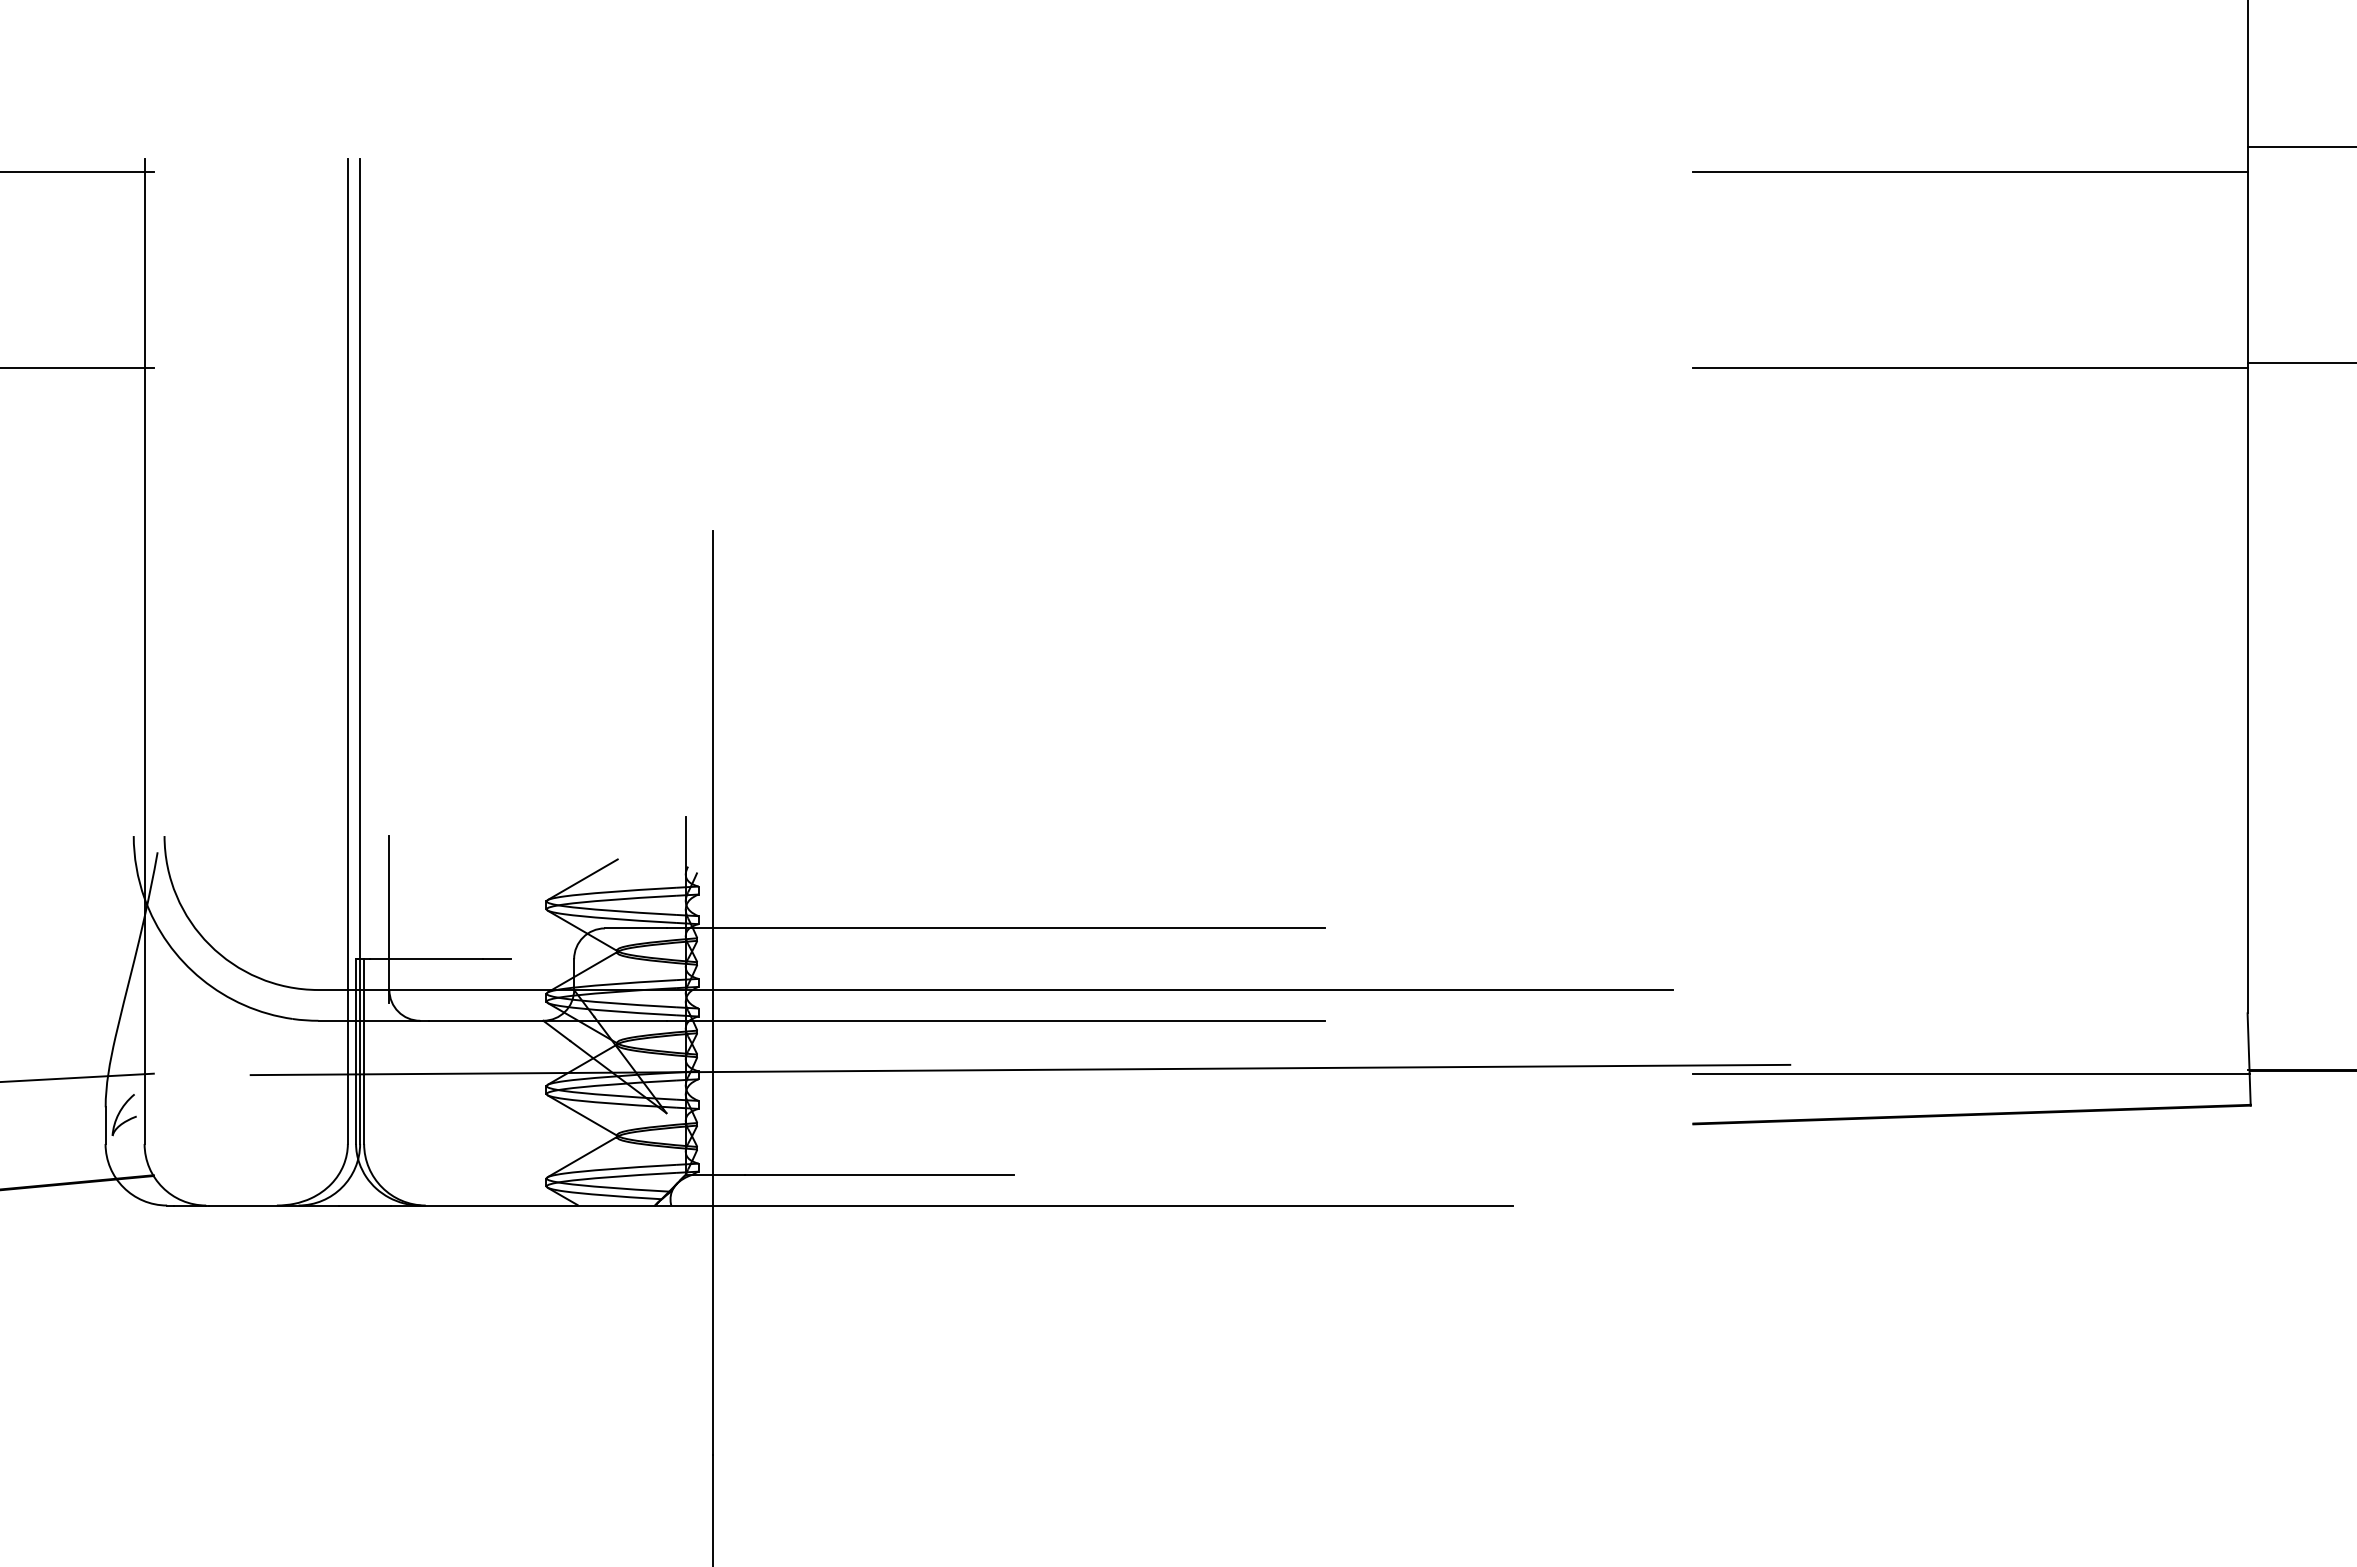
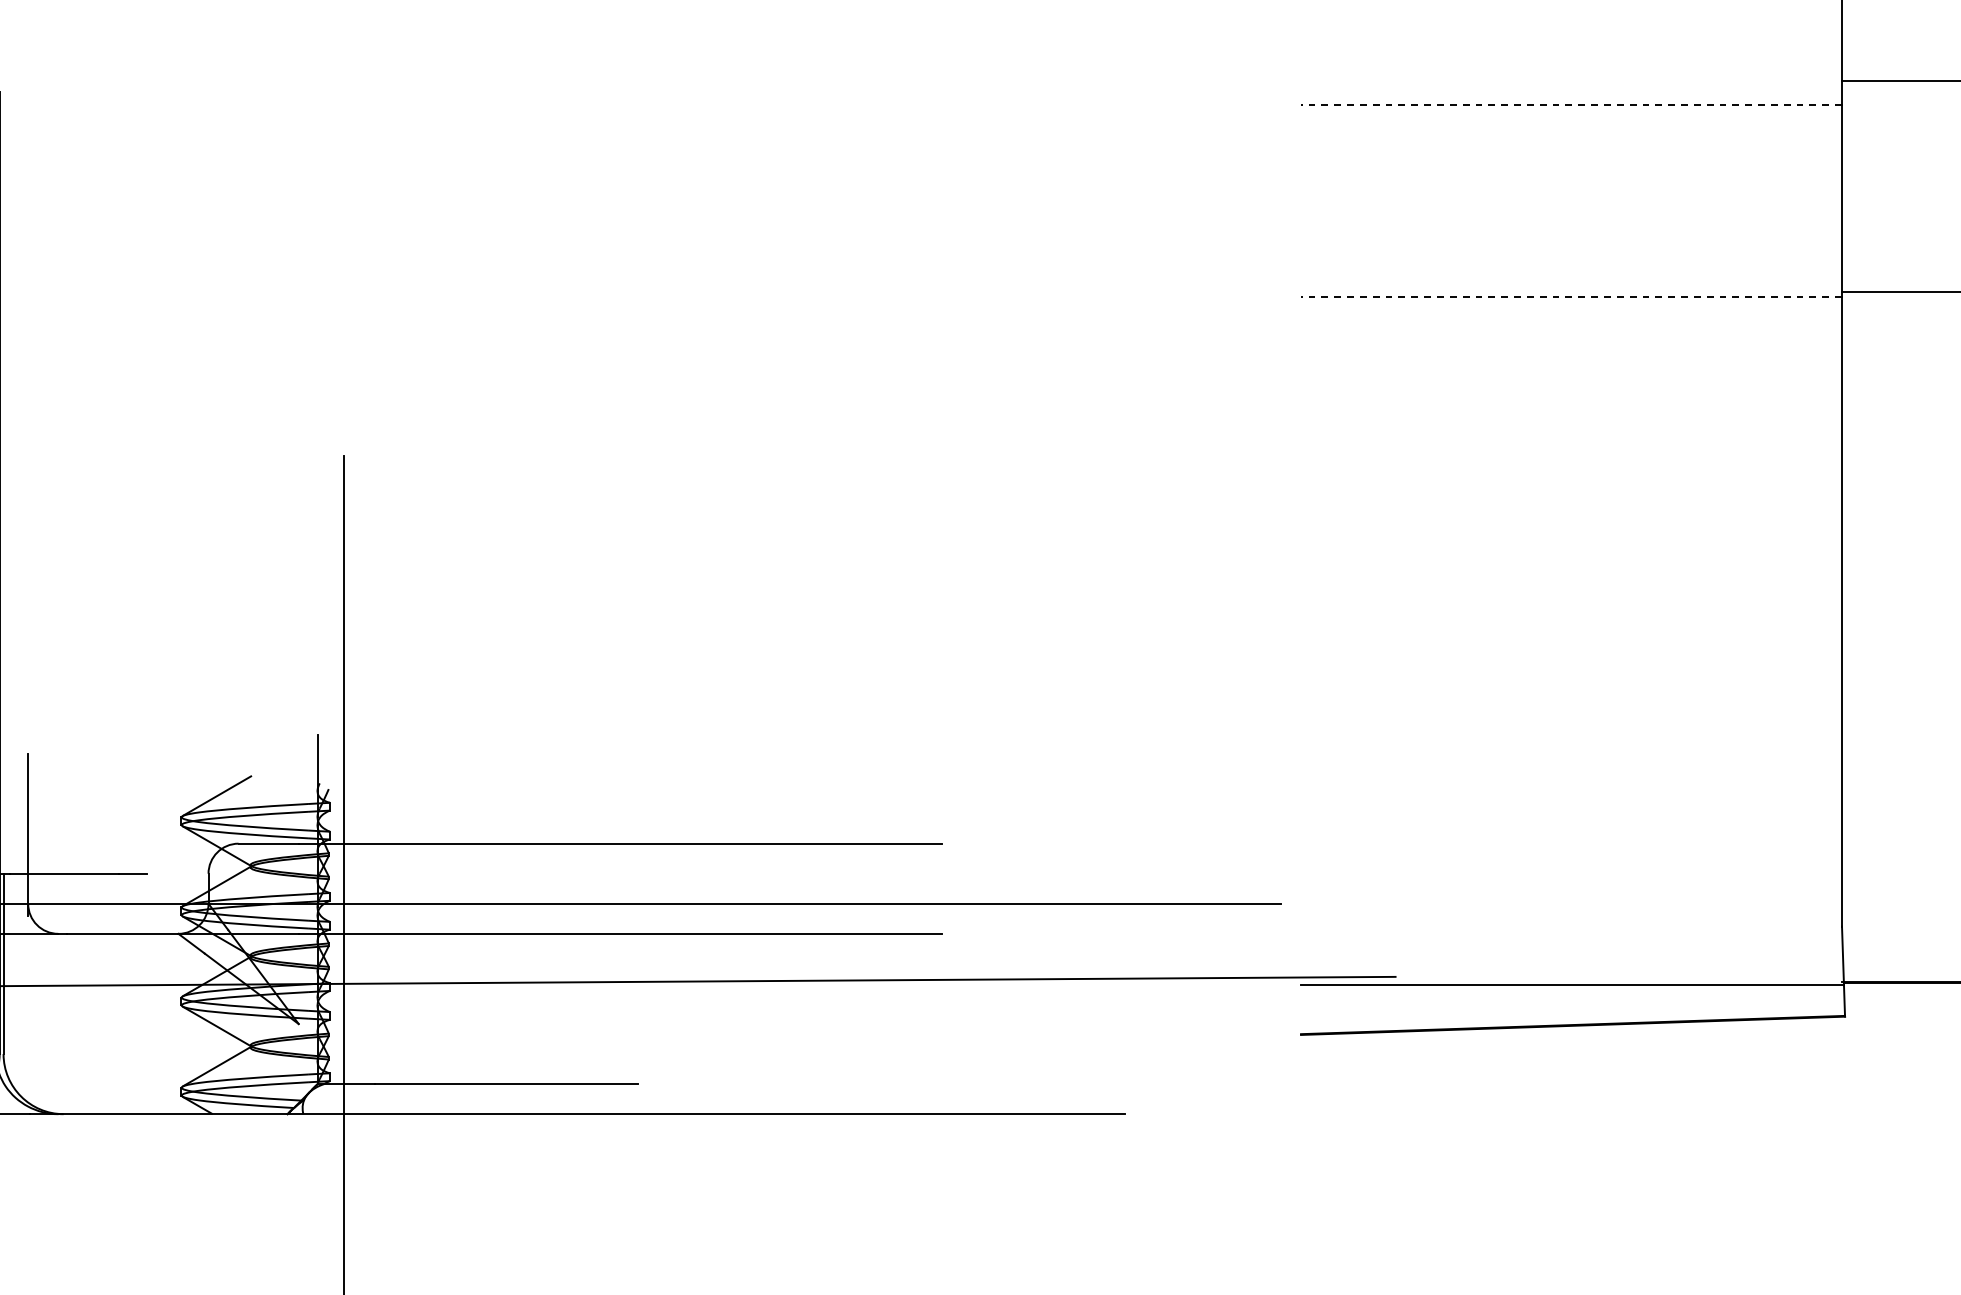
line: (1969, 171) -> (1570, 104), solid -> dashed
line: (1969, 368) -> (1570, 297), solid -> dashed

